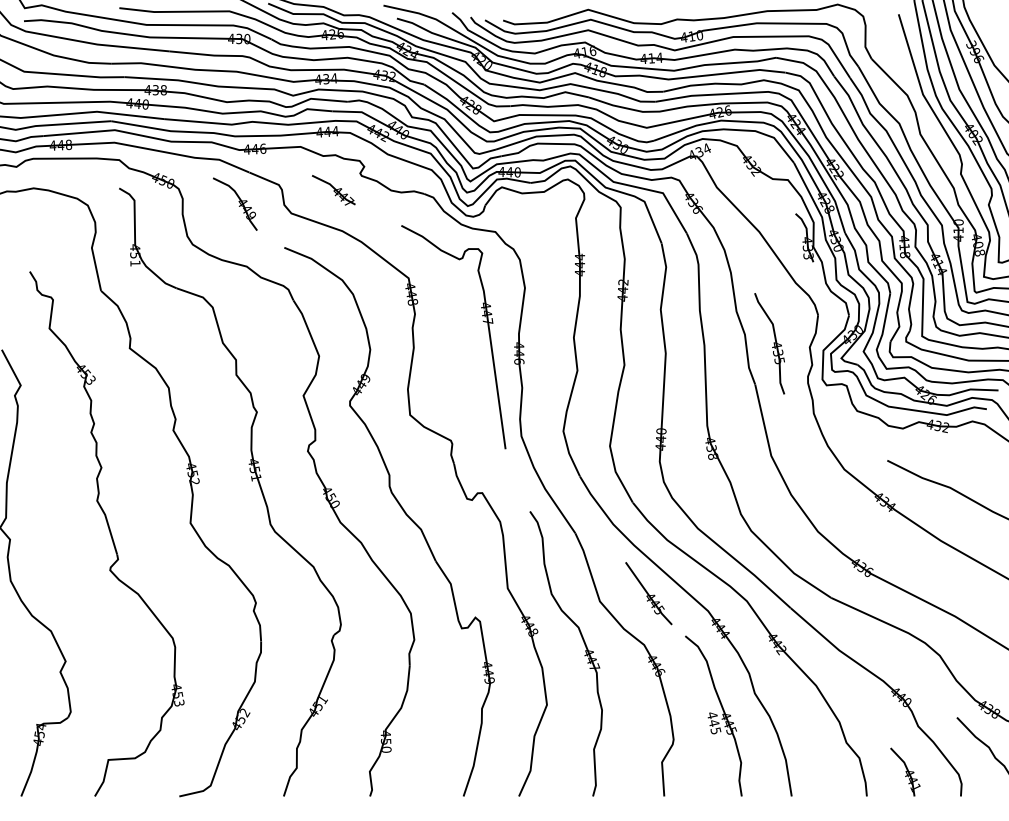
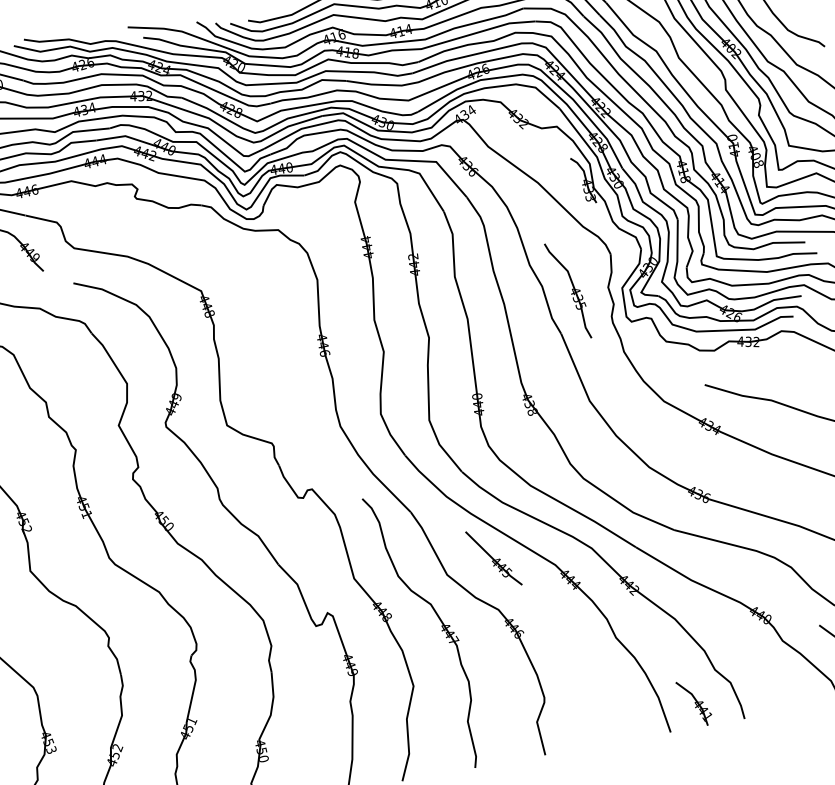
part: (333, 190) -> (111, 218), removed
part: (483, 321) -> (282, 320), removed
part: (713, 715) -> (579, 666), removed
part: (905, 771) -> (694, 702), moved

